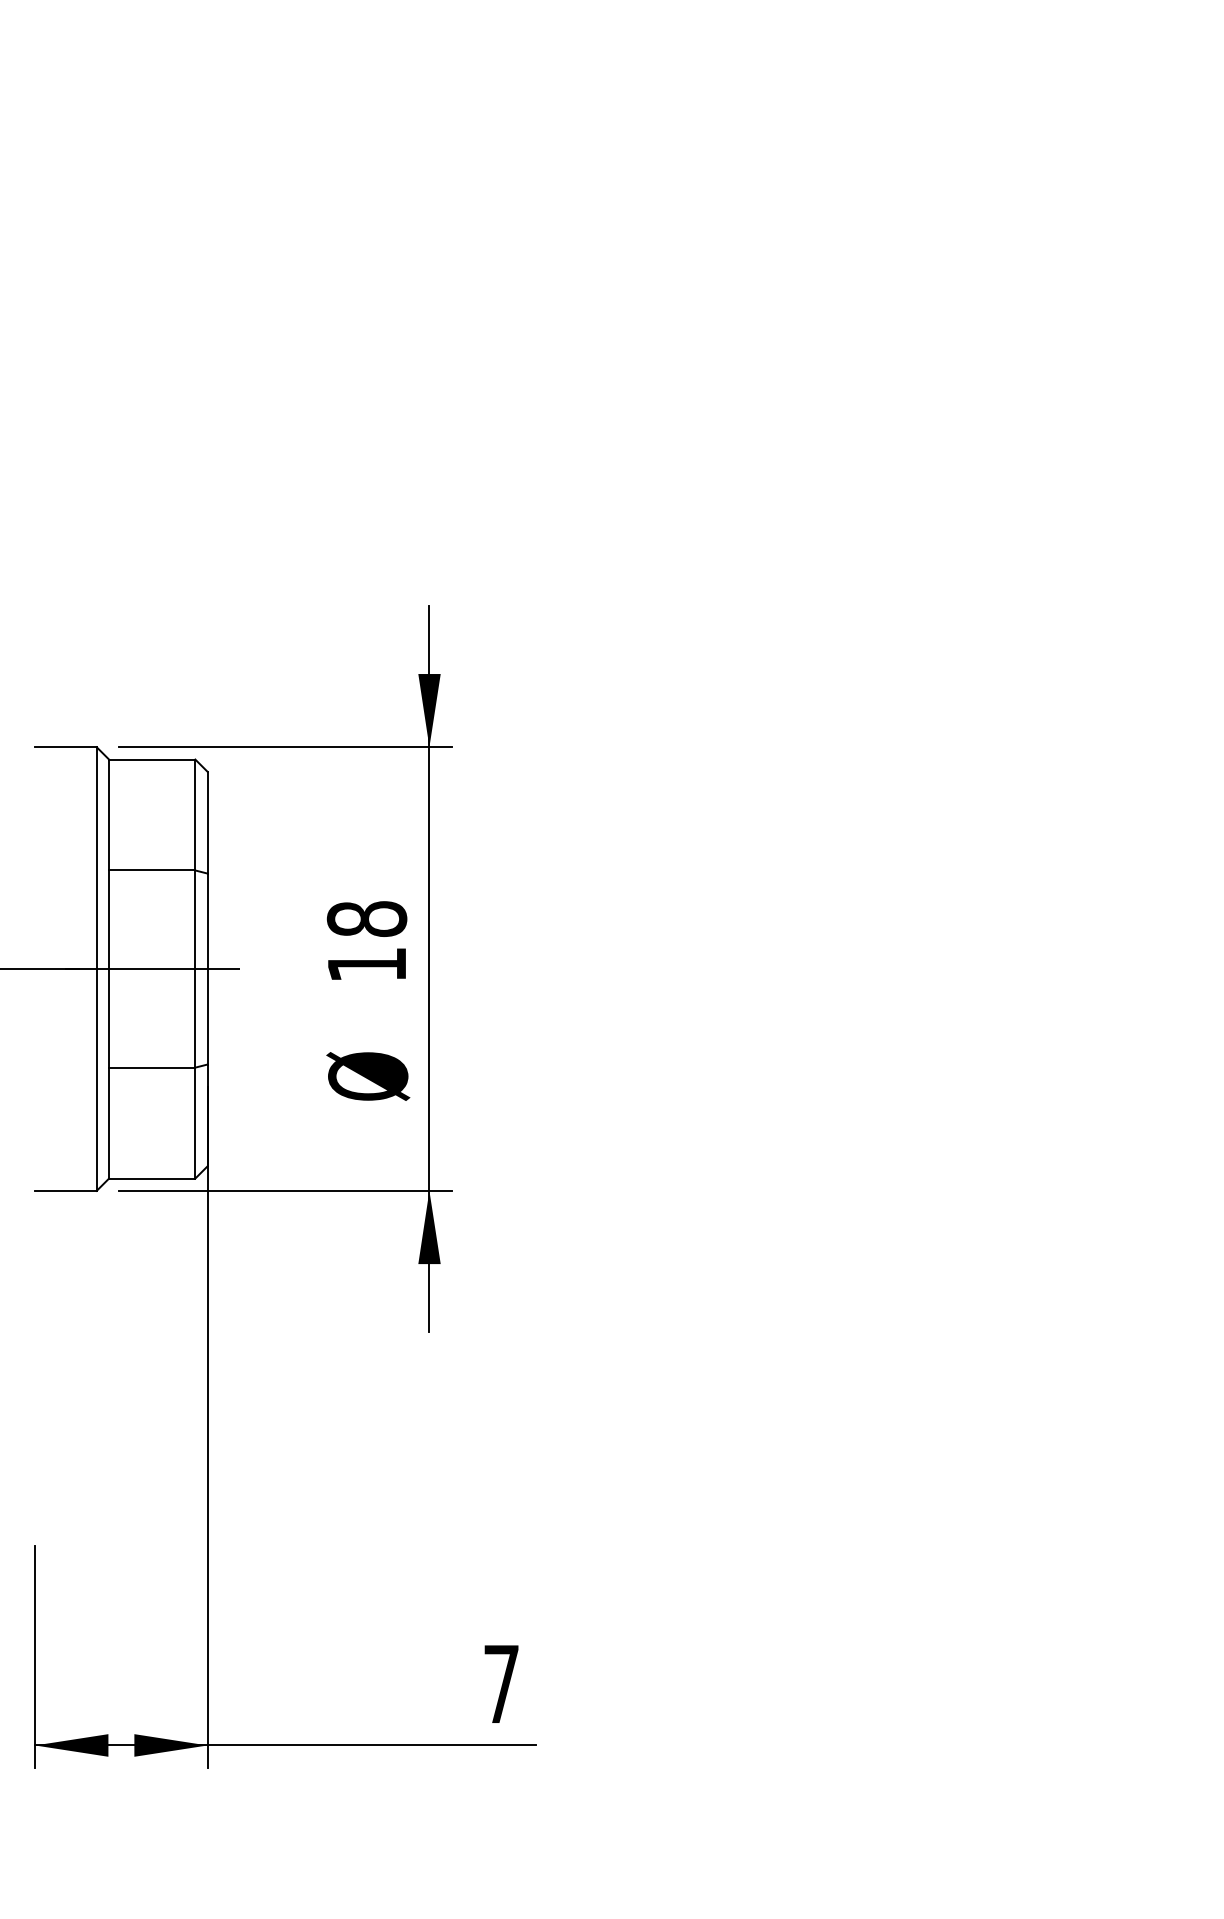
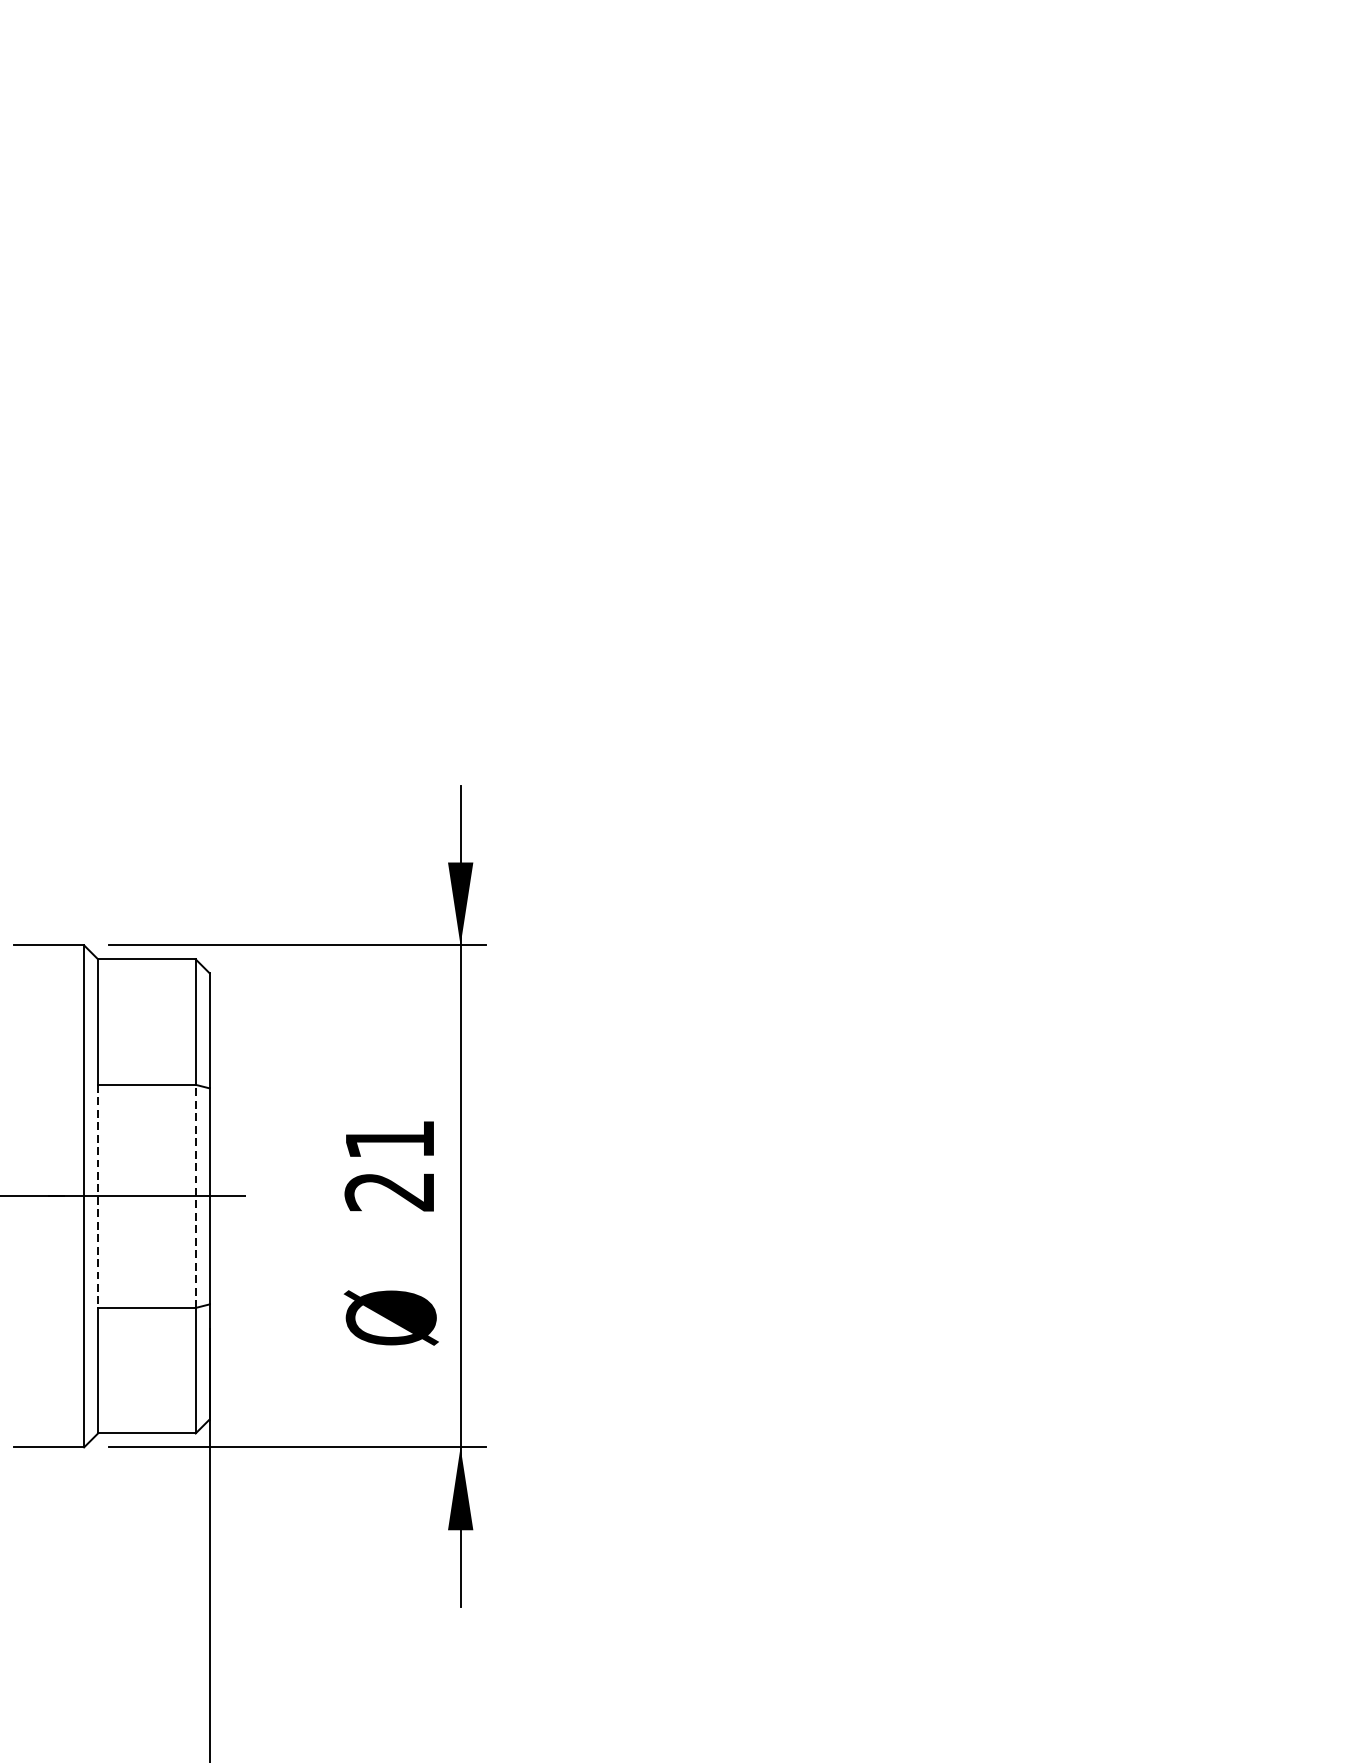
text: (366, 941) -> (389, 1165), 18 -> 21
line: (109, 969) -> (98, 1196), solid -> dashed
line: (195, 969) -> (195, 1196), solid -> dashed

